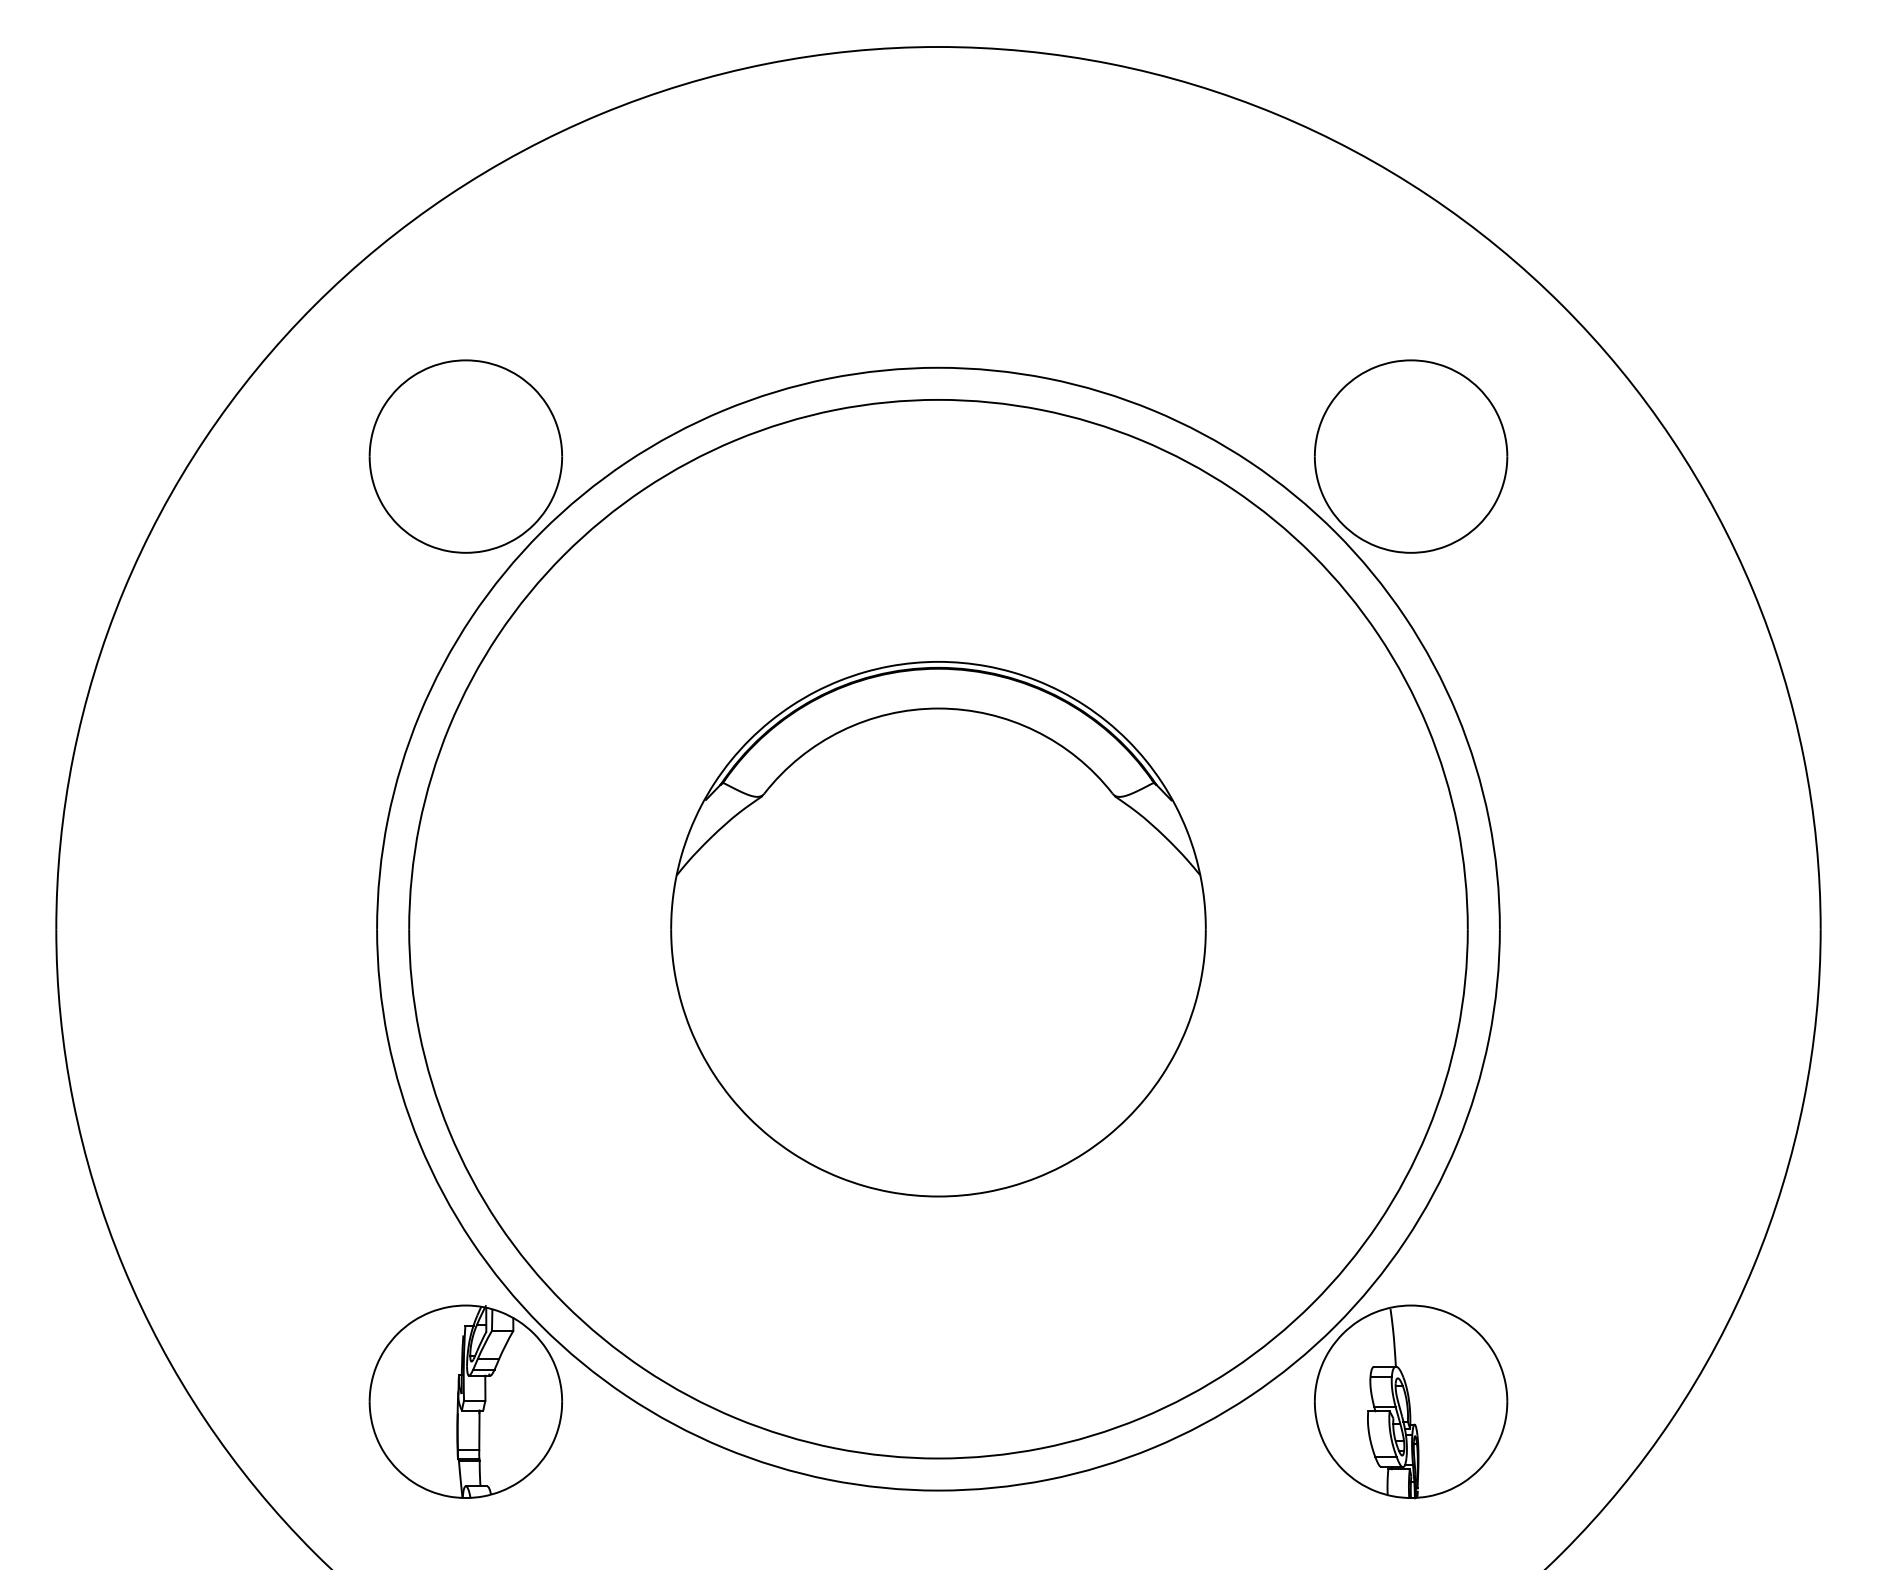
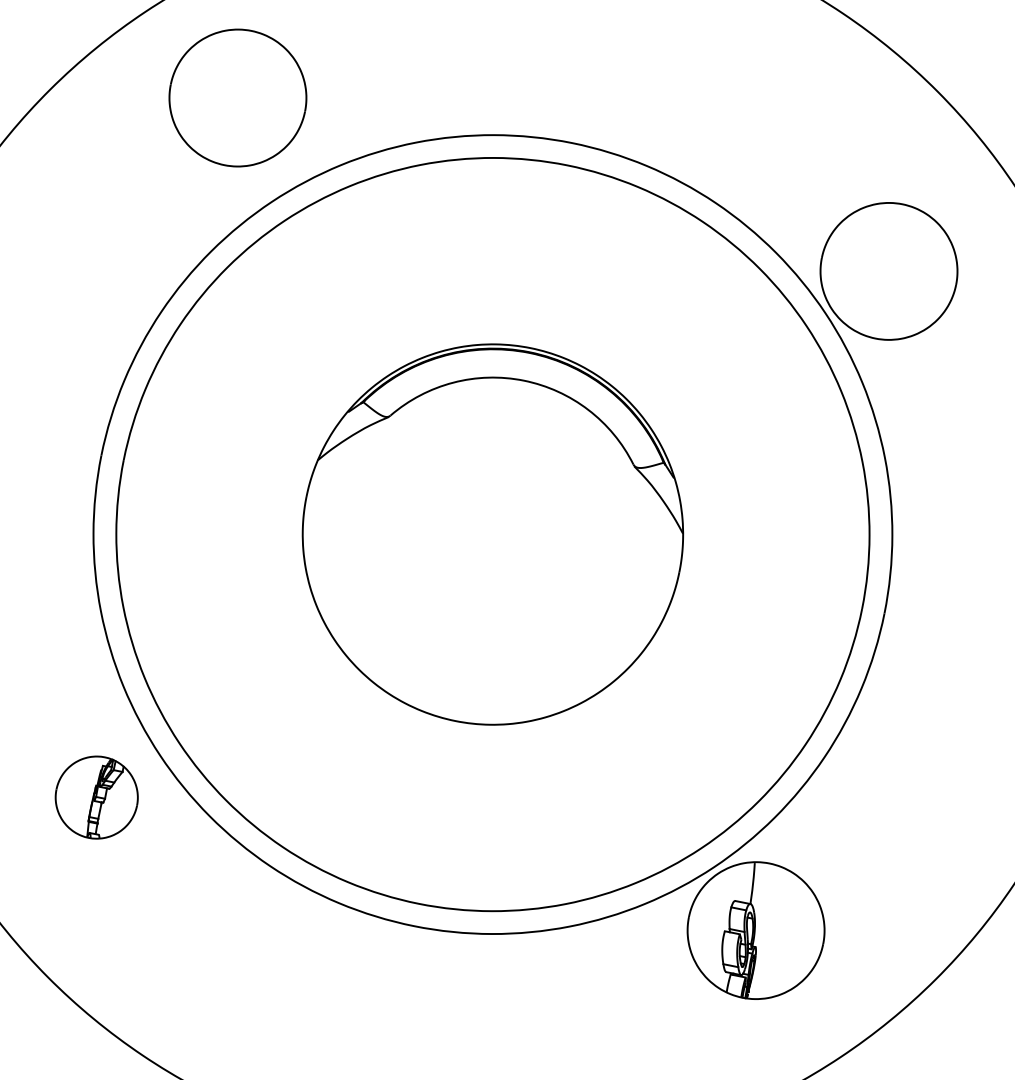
part: (465, 456) -> (237, 97), moved
part: (465, 1401) -> (96, 797), size x0.6

